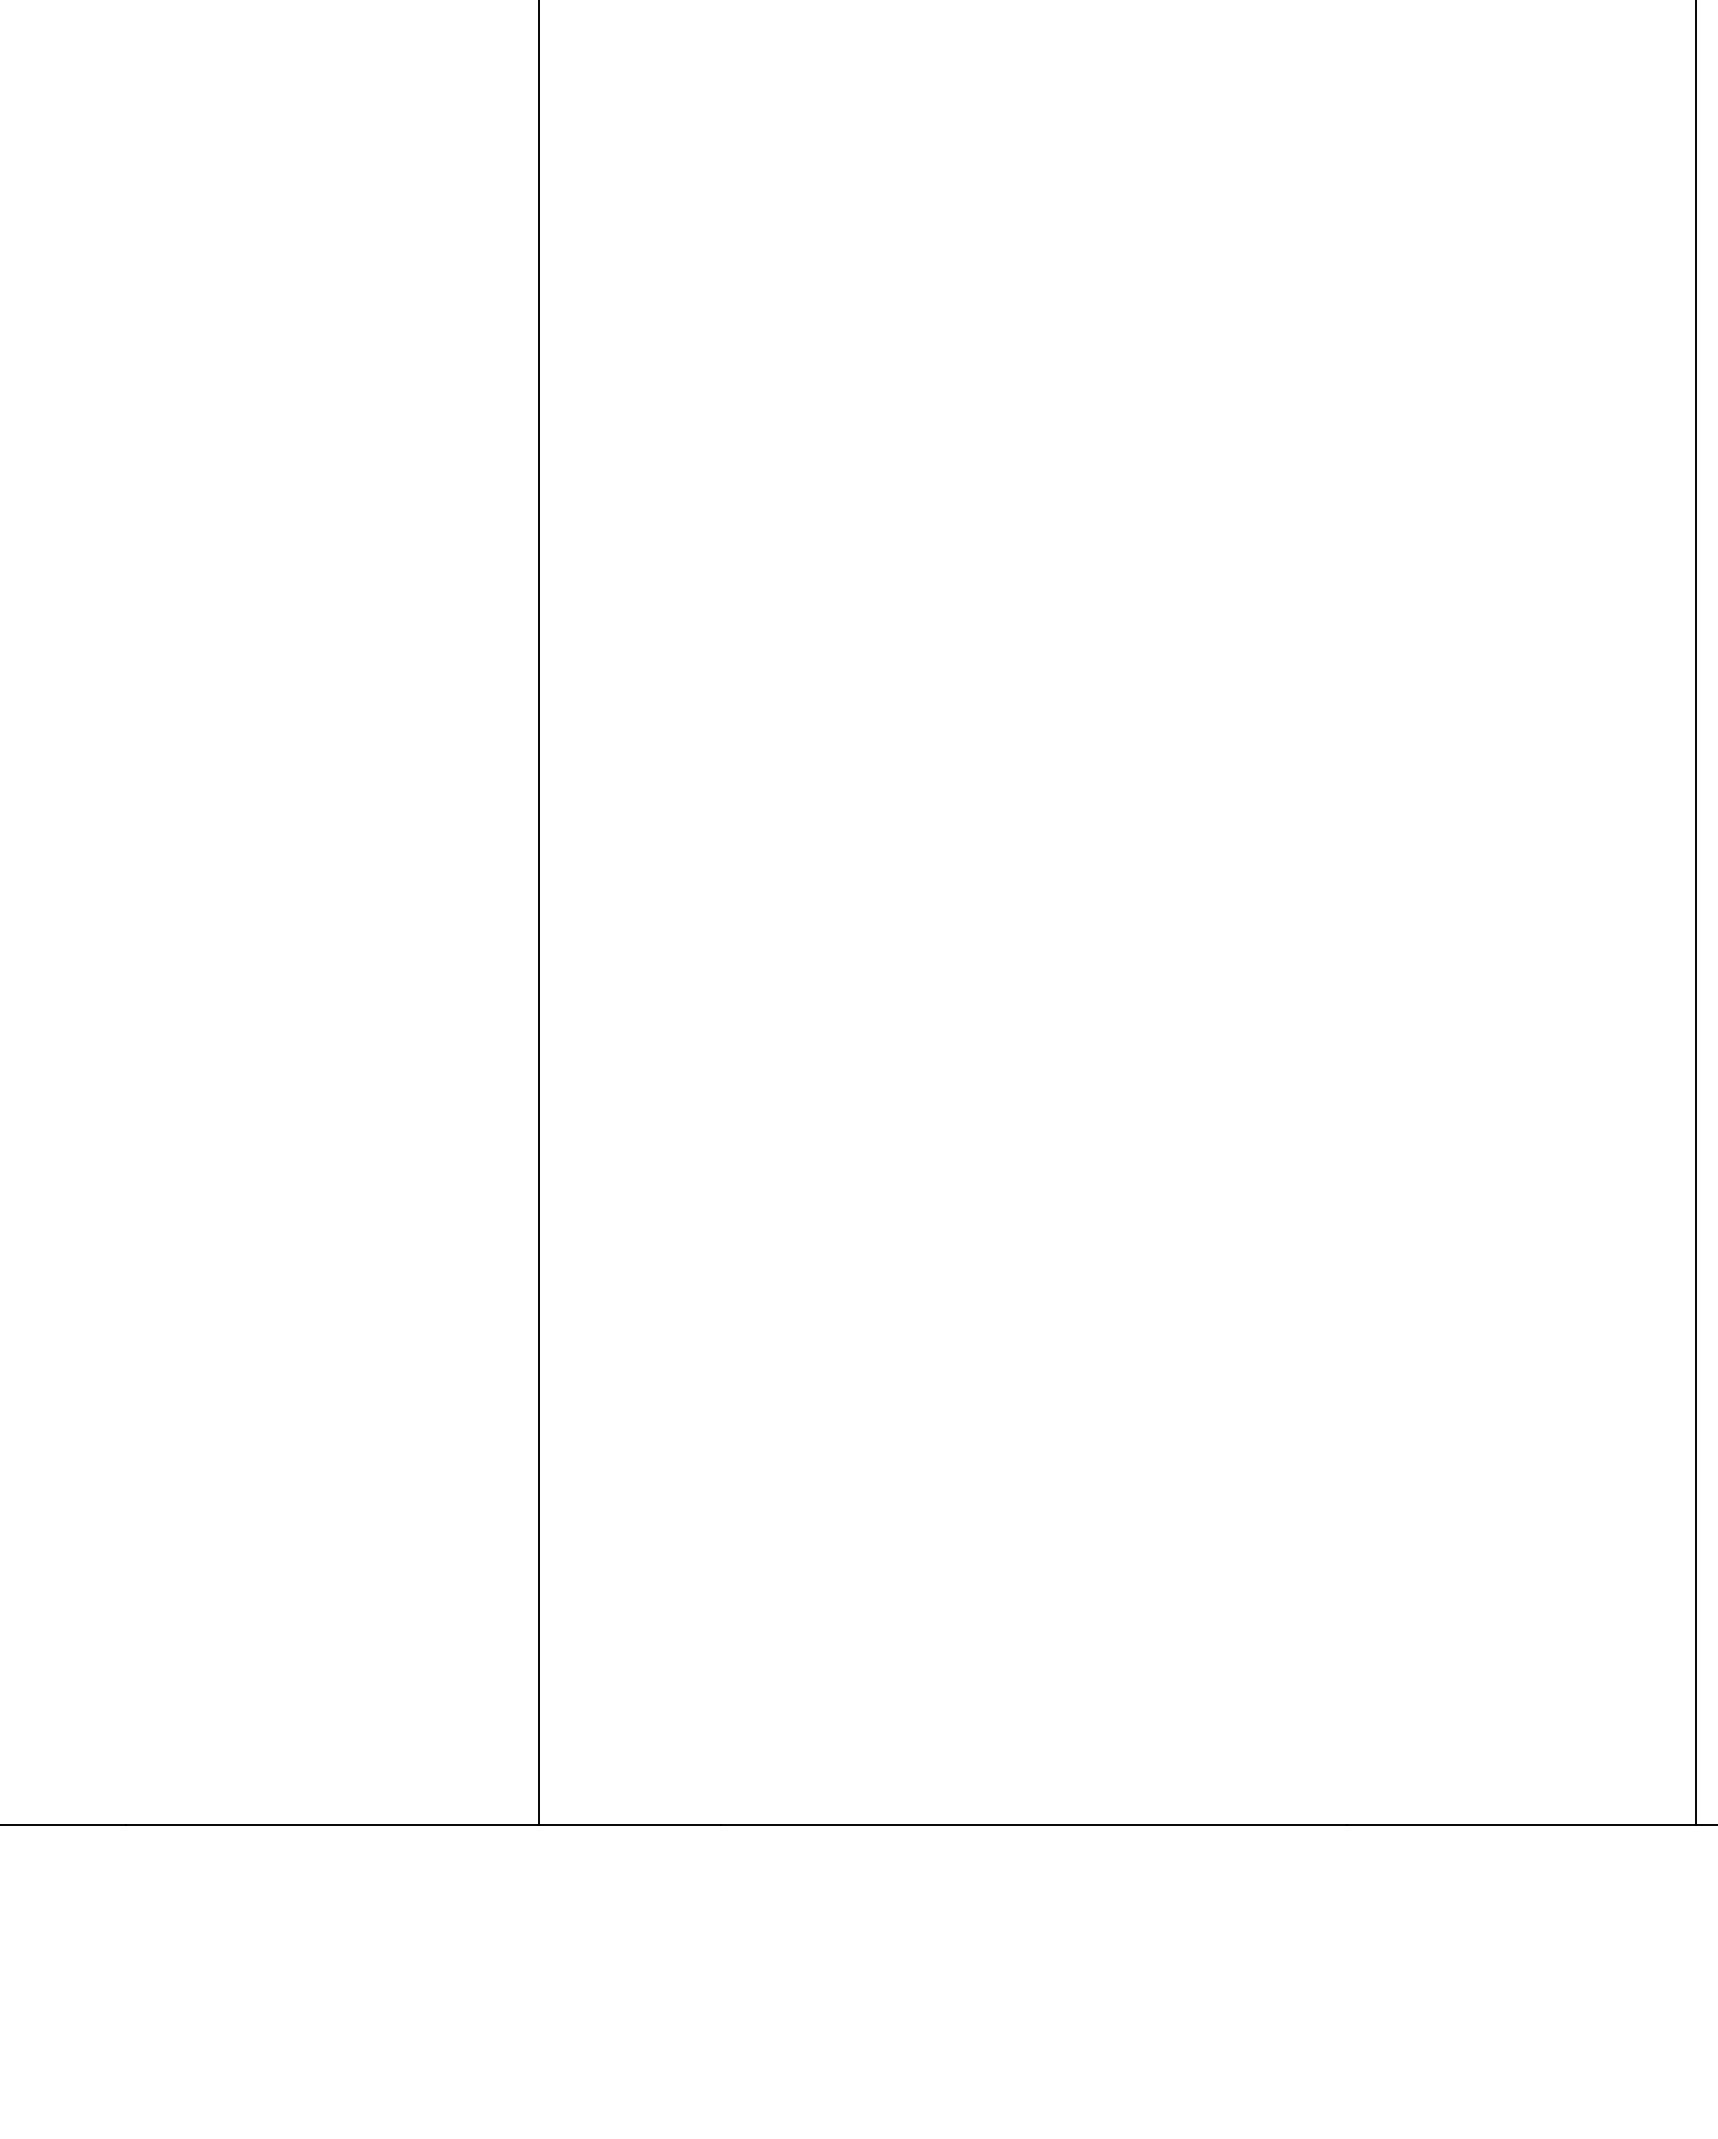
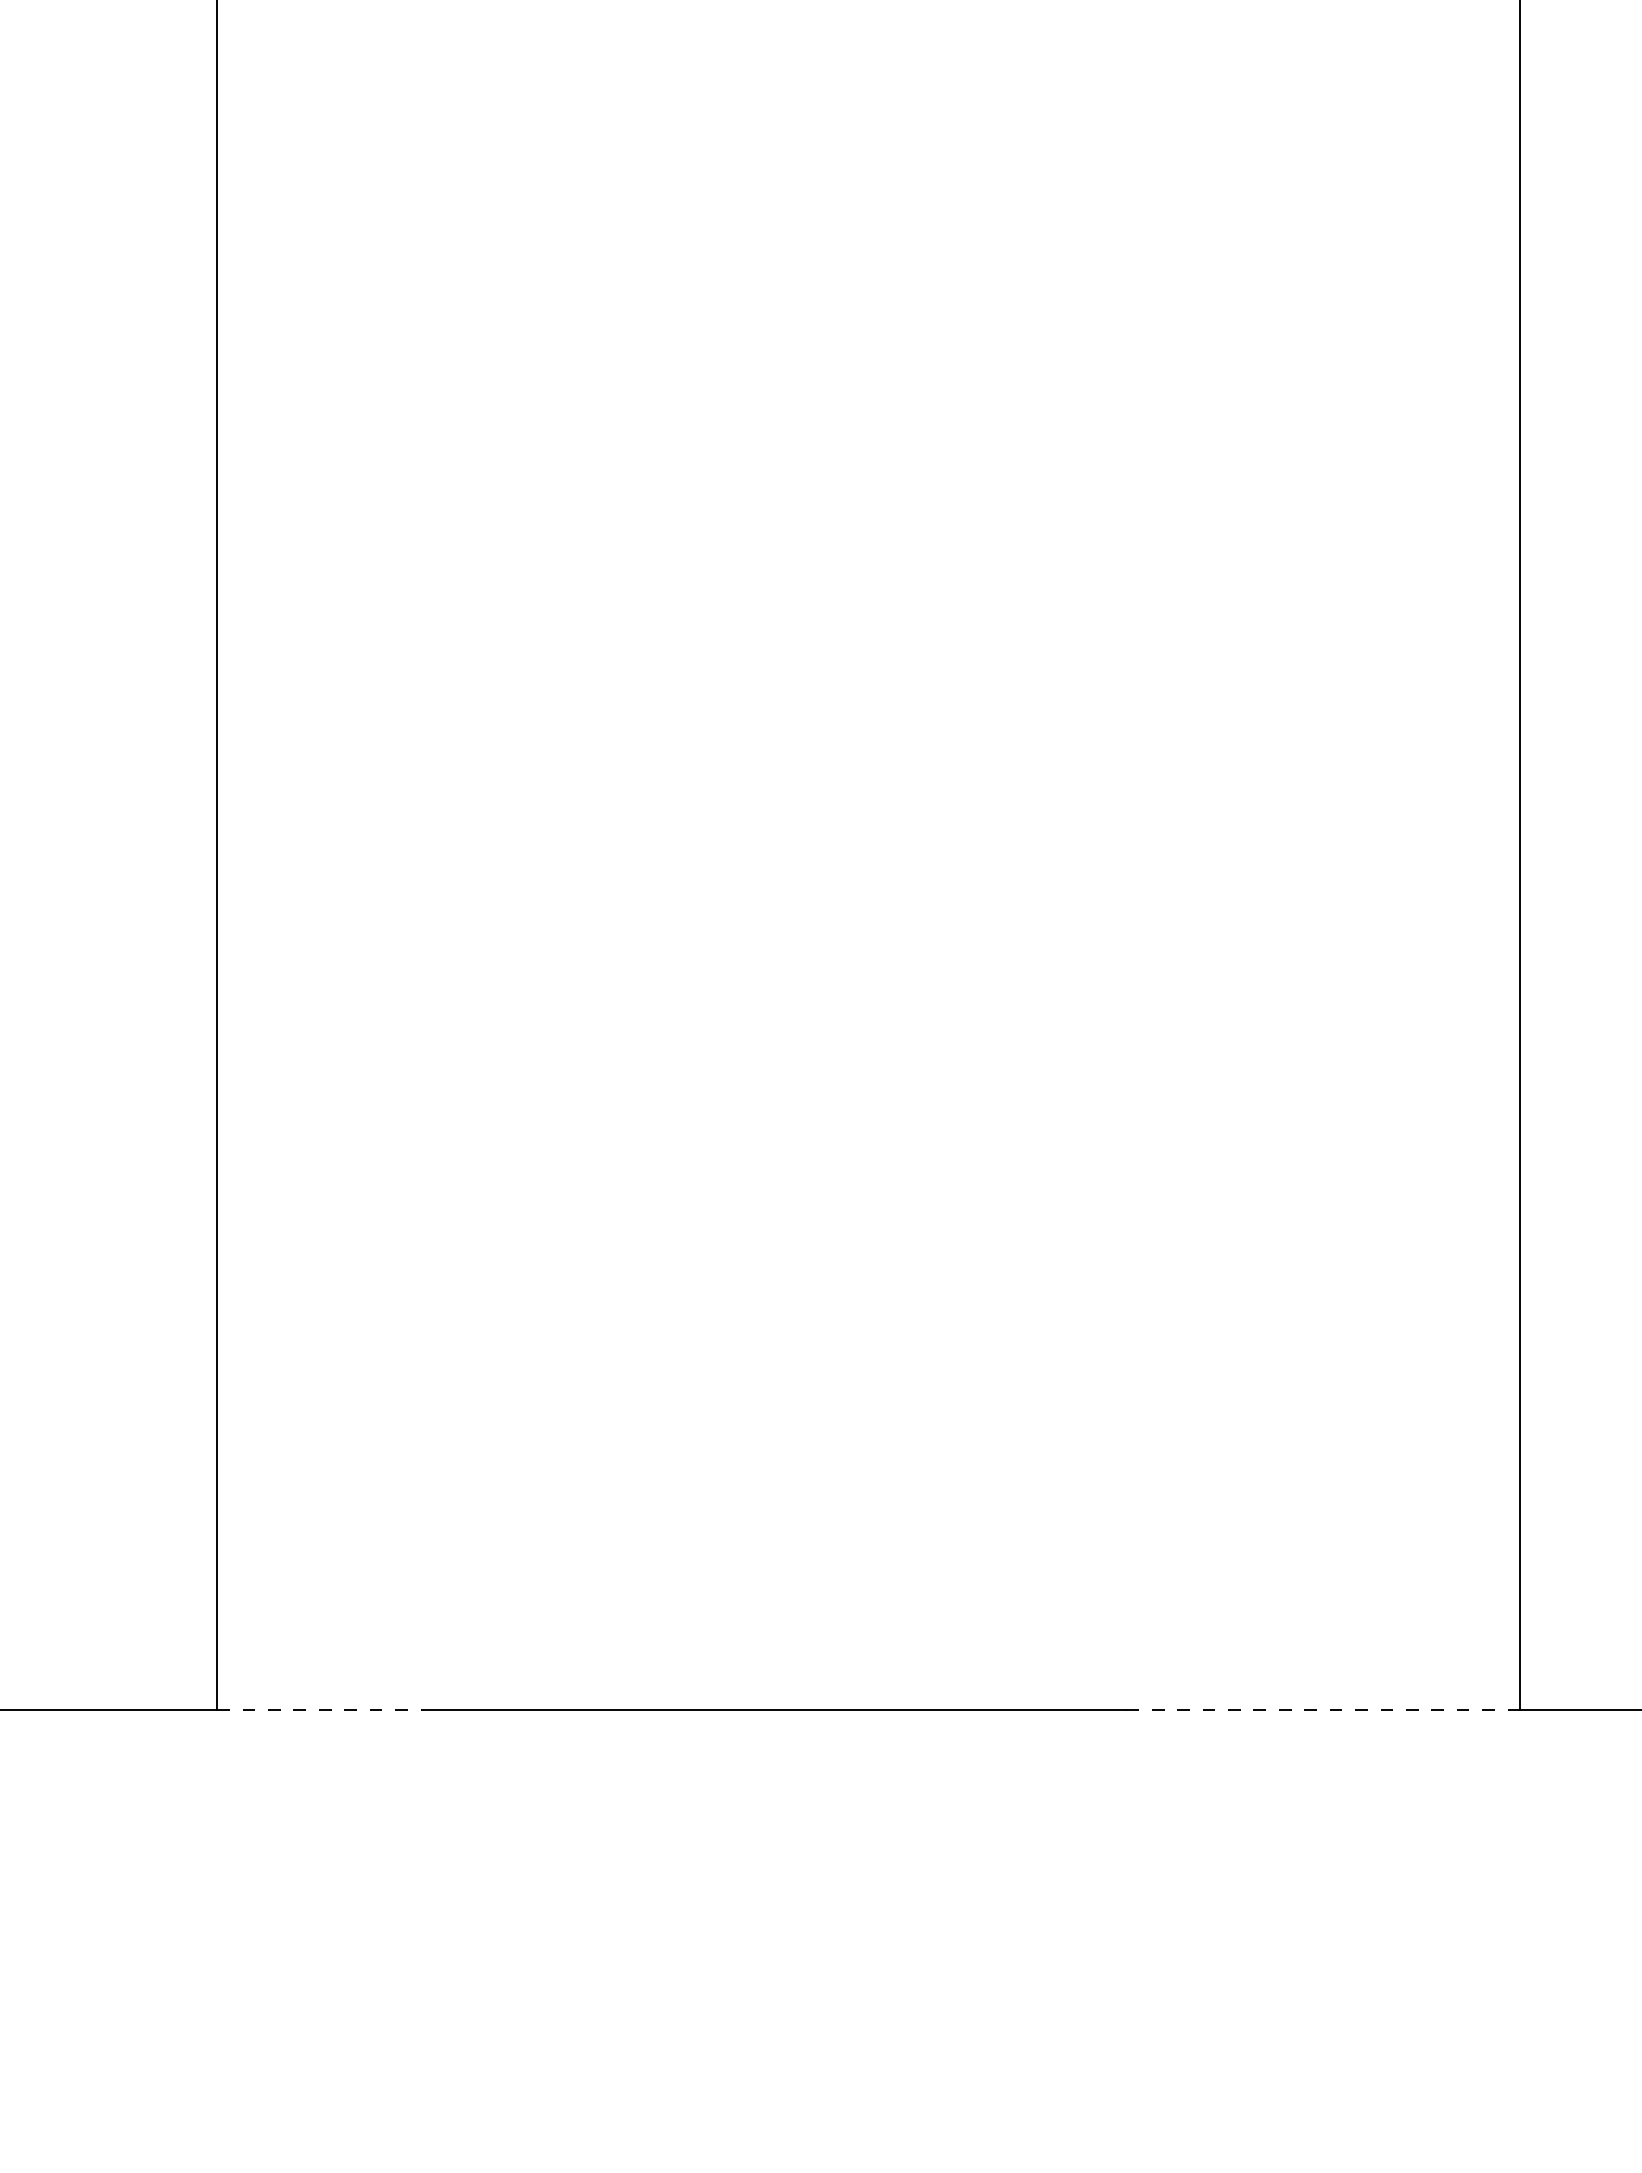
line: (630, 1825) -> (319, 1710), solid -> dashed
line: (1521, 1825) -> (1322, 1710), solid -> dashed

